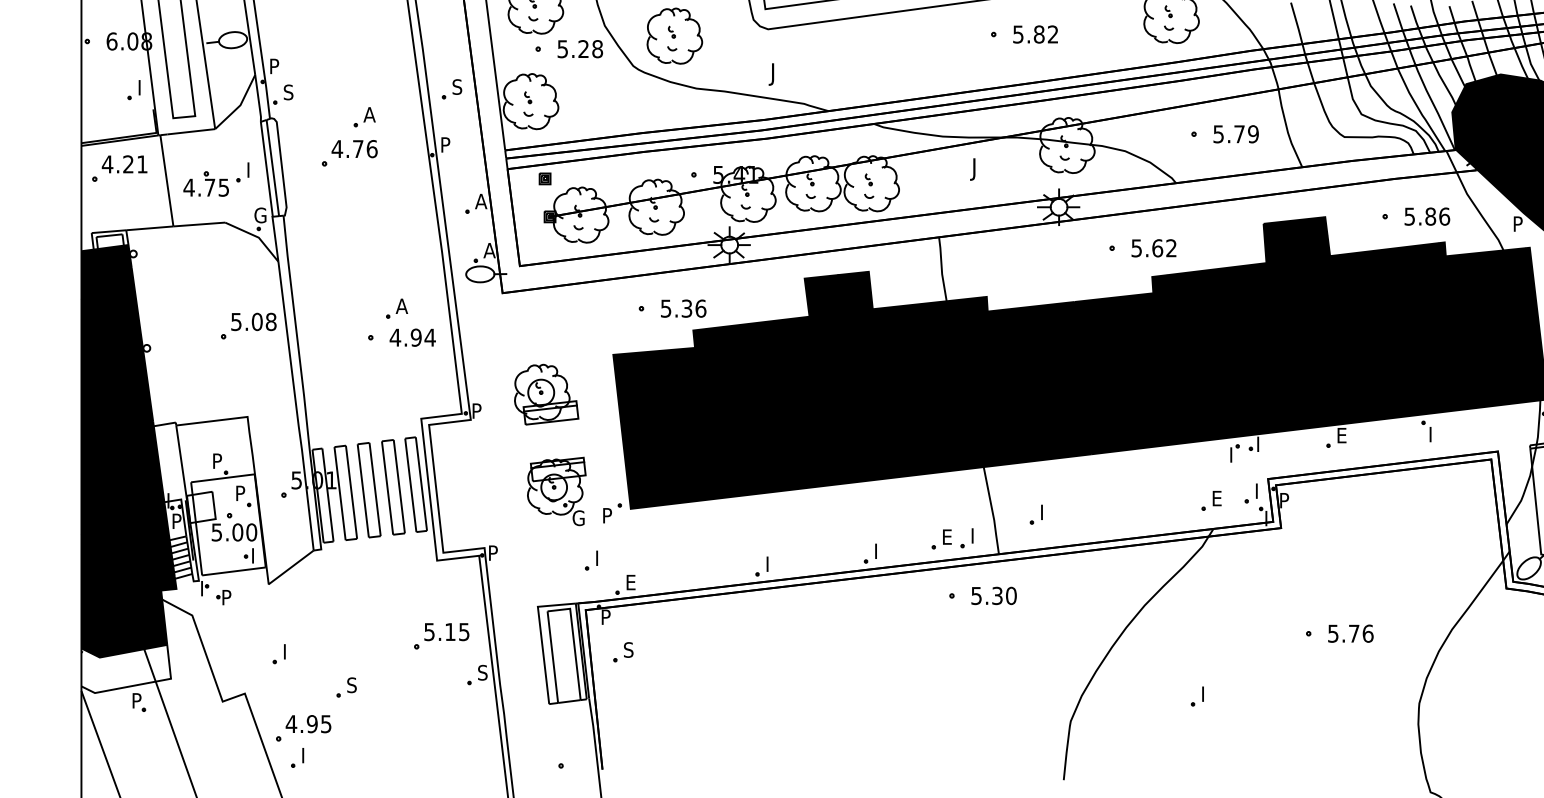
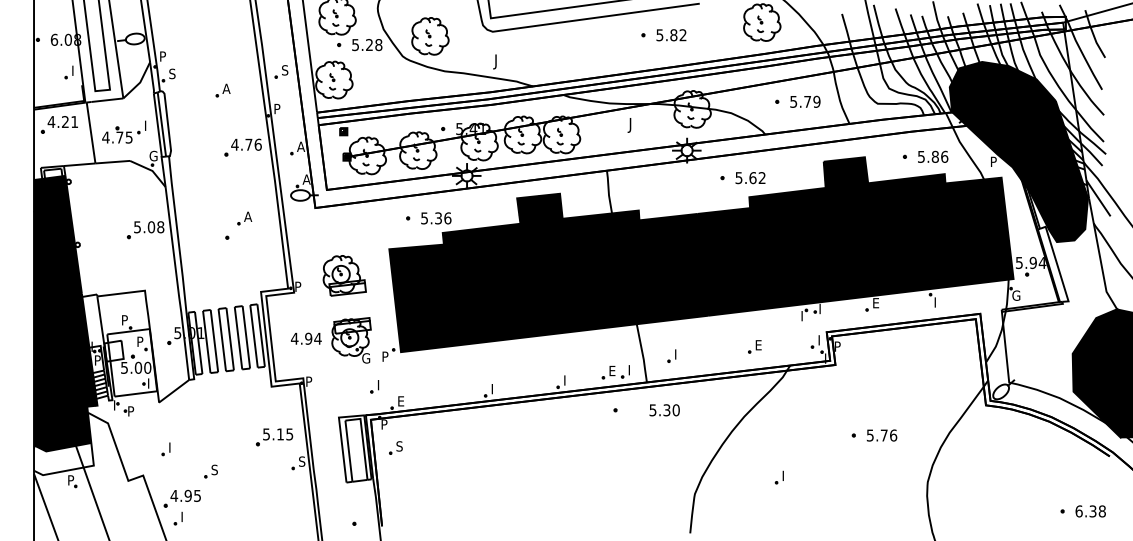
part: (348, 153) -> (242, 147), moved
text: (412, 337) -> (306, 338), moved
part: (1210, 500) -> (754, 346), moved
text: (993, 596) -> (664, 410), moved

